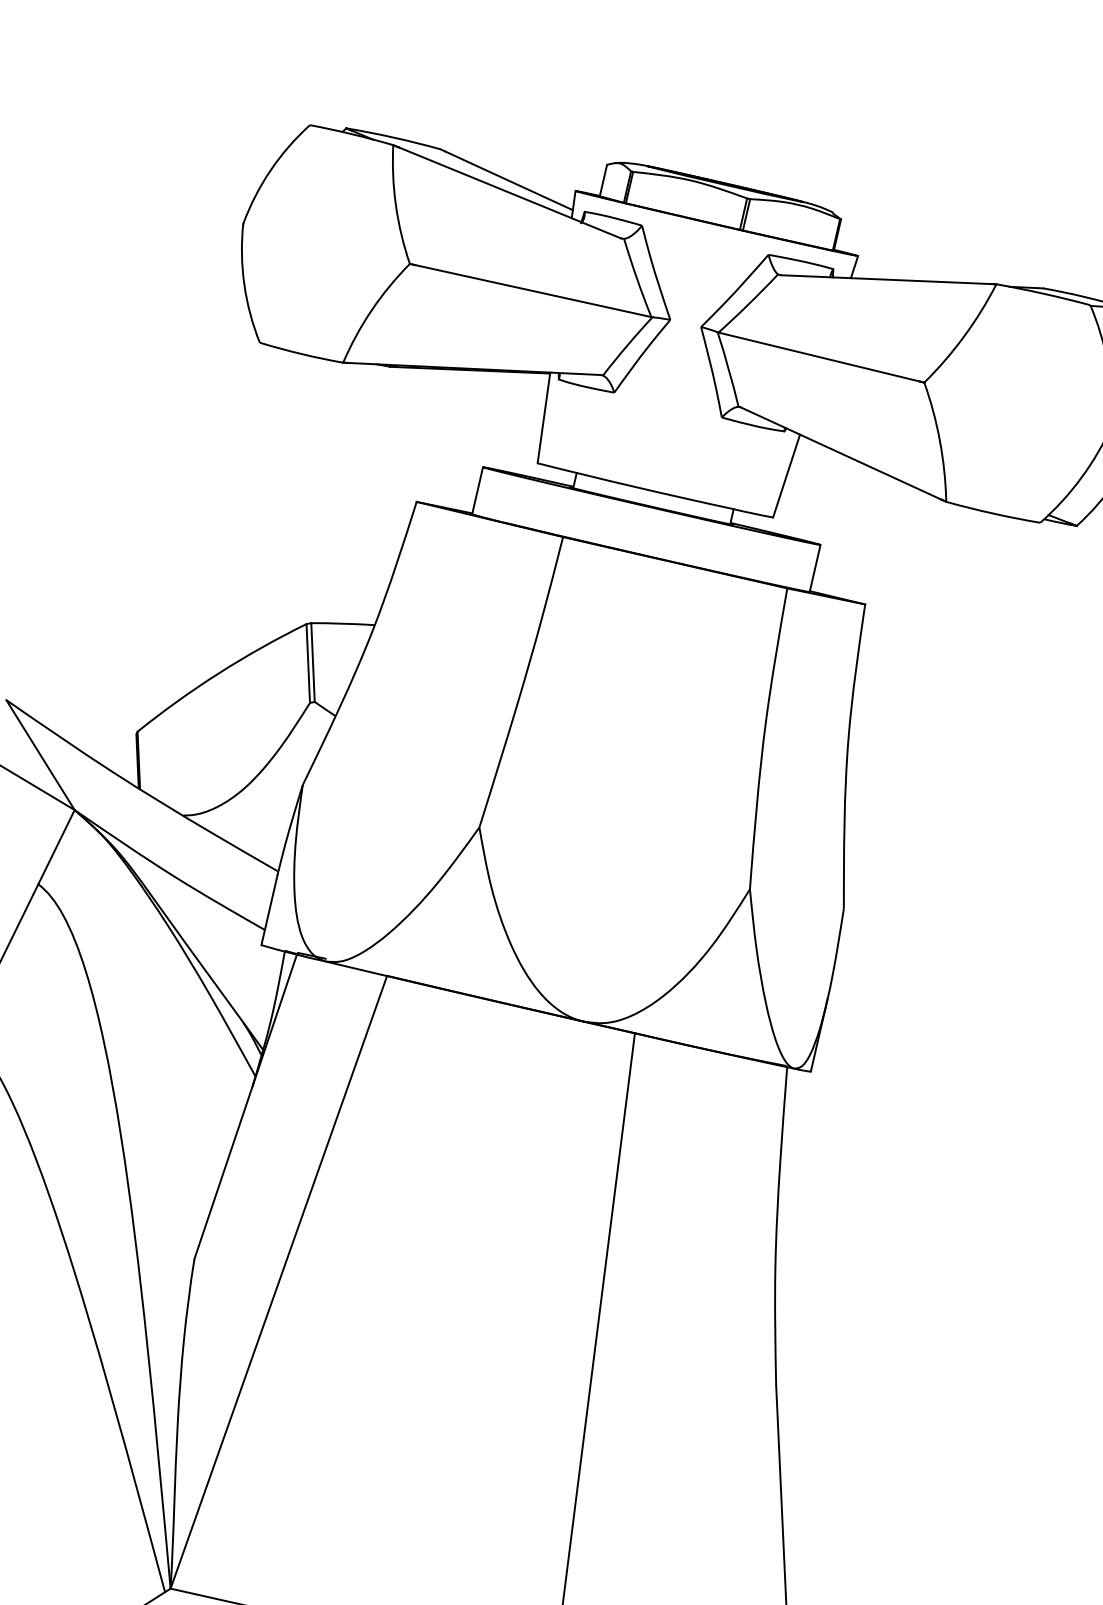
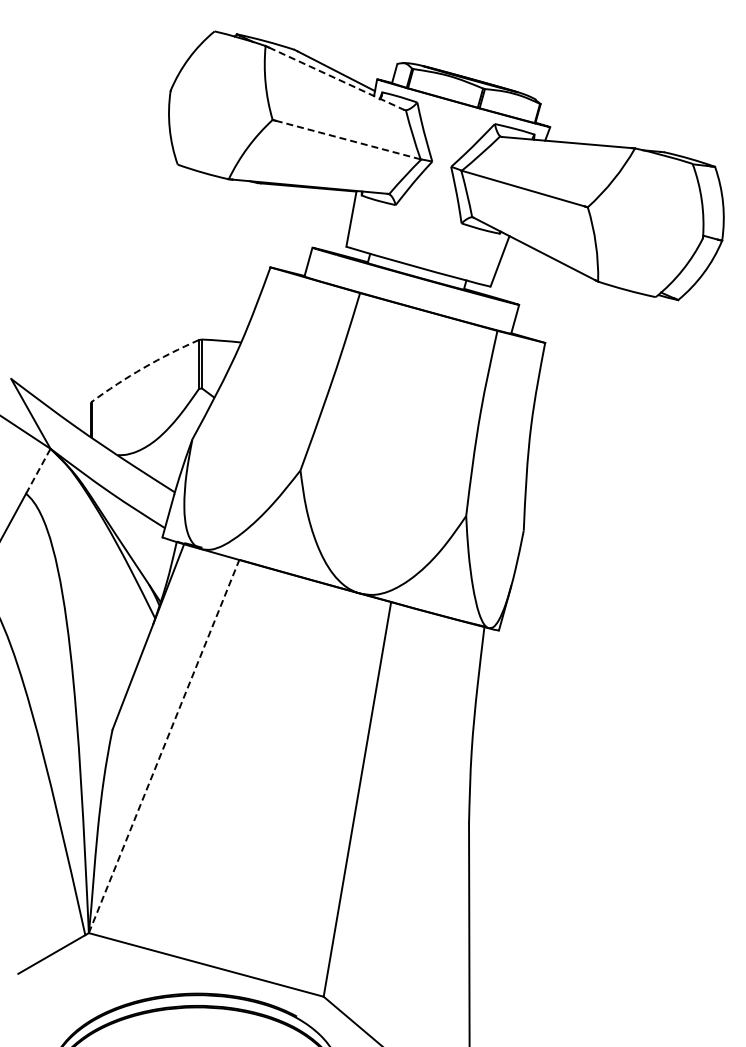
line: (509, 192) -> (336, 78), solid -> dashed
line: (533, 291) -> (348, 140), solid -> dashed
arc: (218, 673) -> (143, 368), solid -> dashed
line: (56, 847) -> (38, 471), solid -> dashed
line: (279, 1282) -> (164, 746), solid -> dashed

